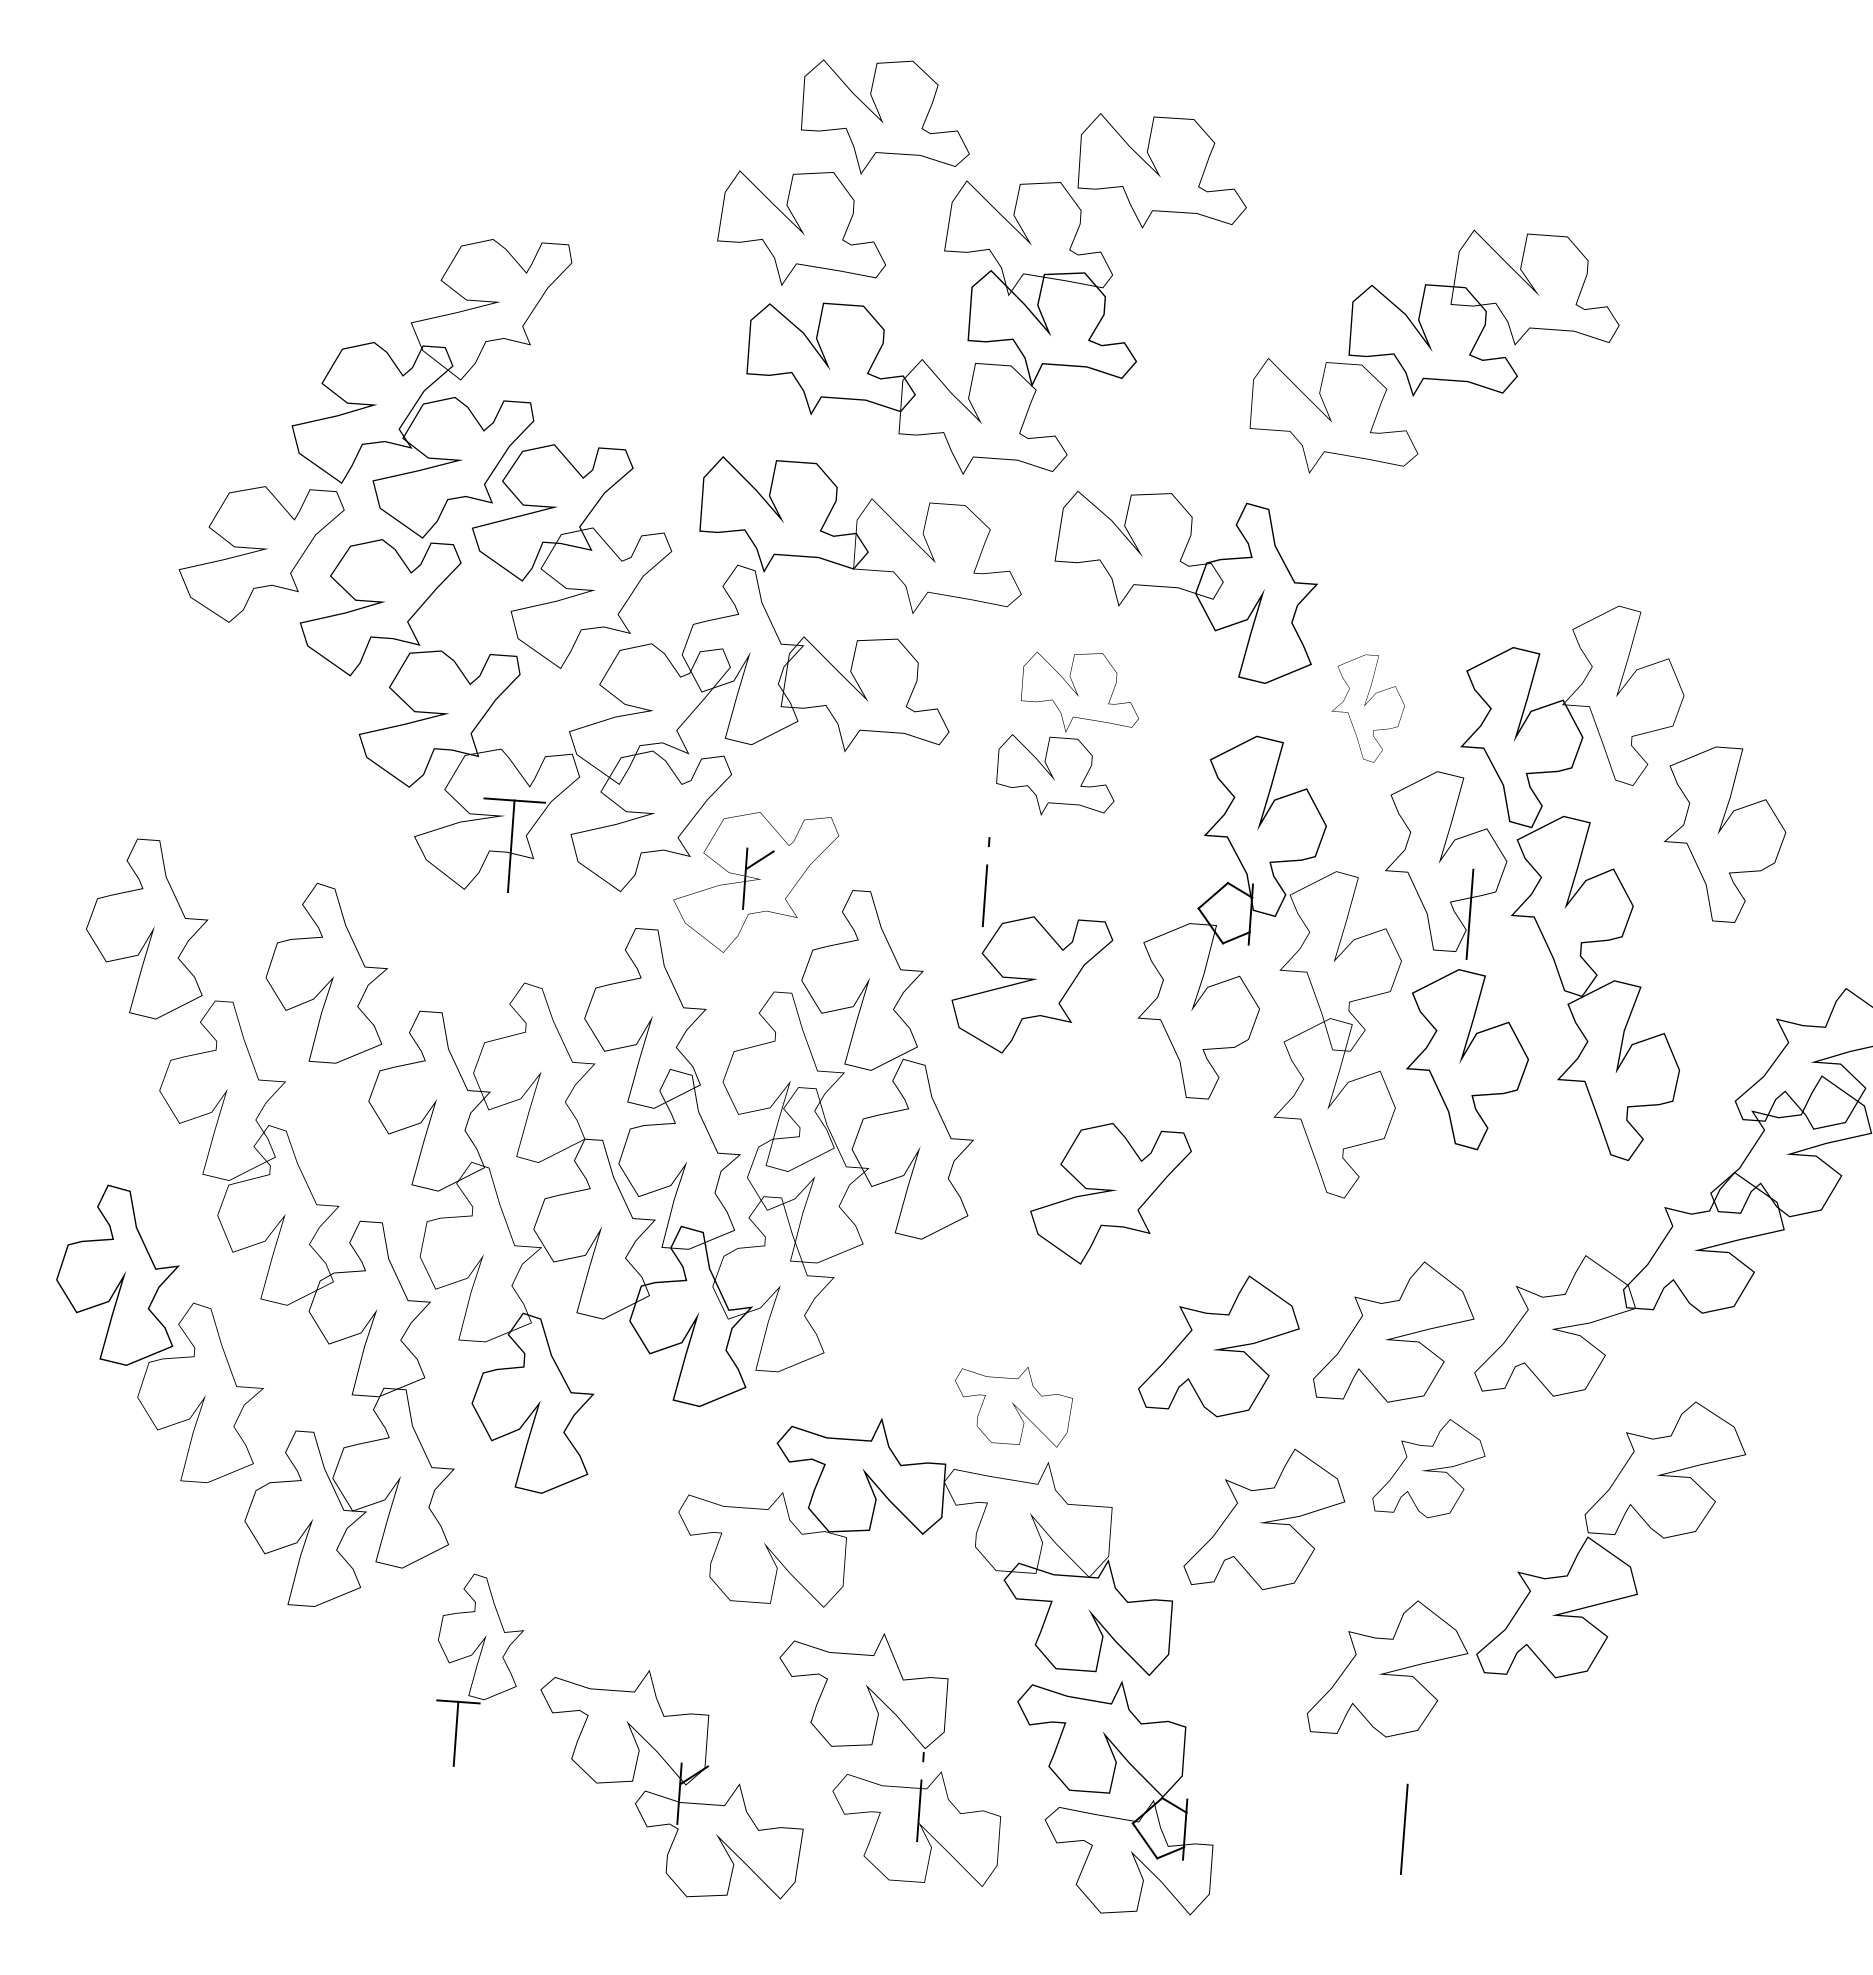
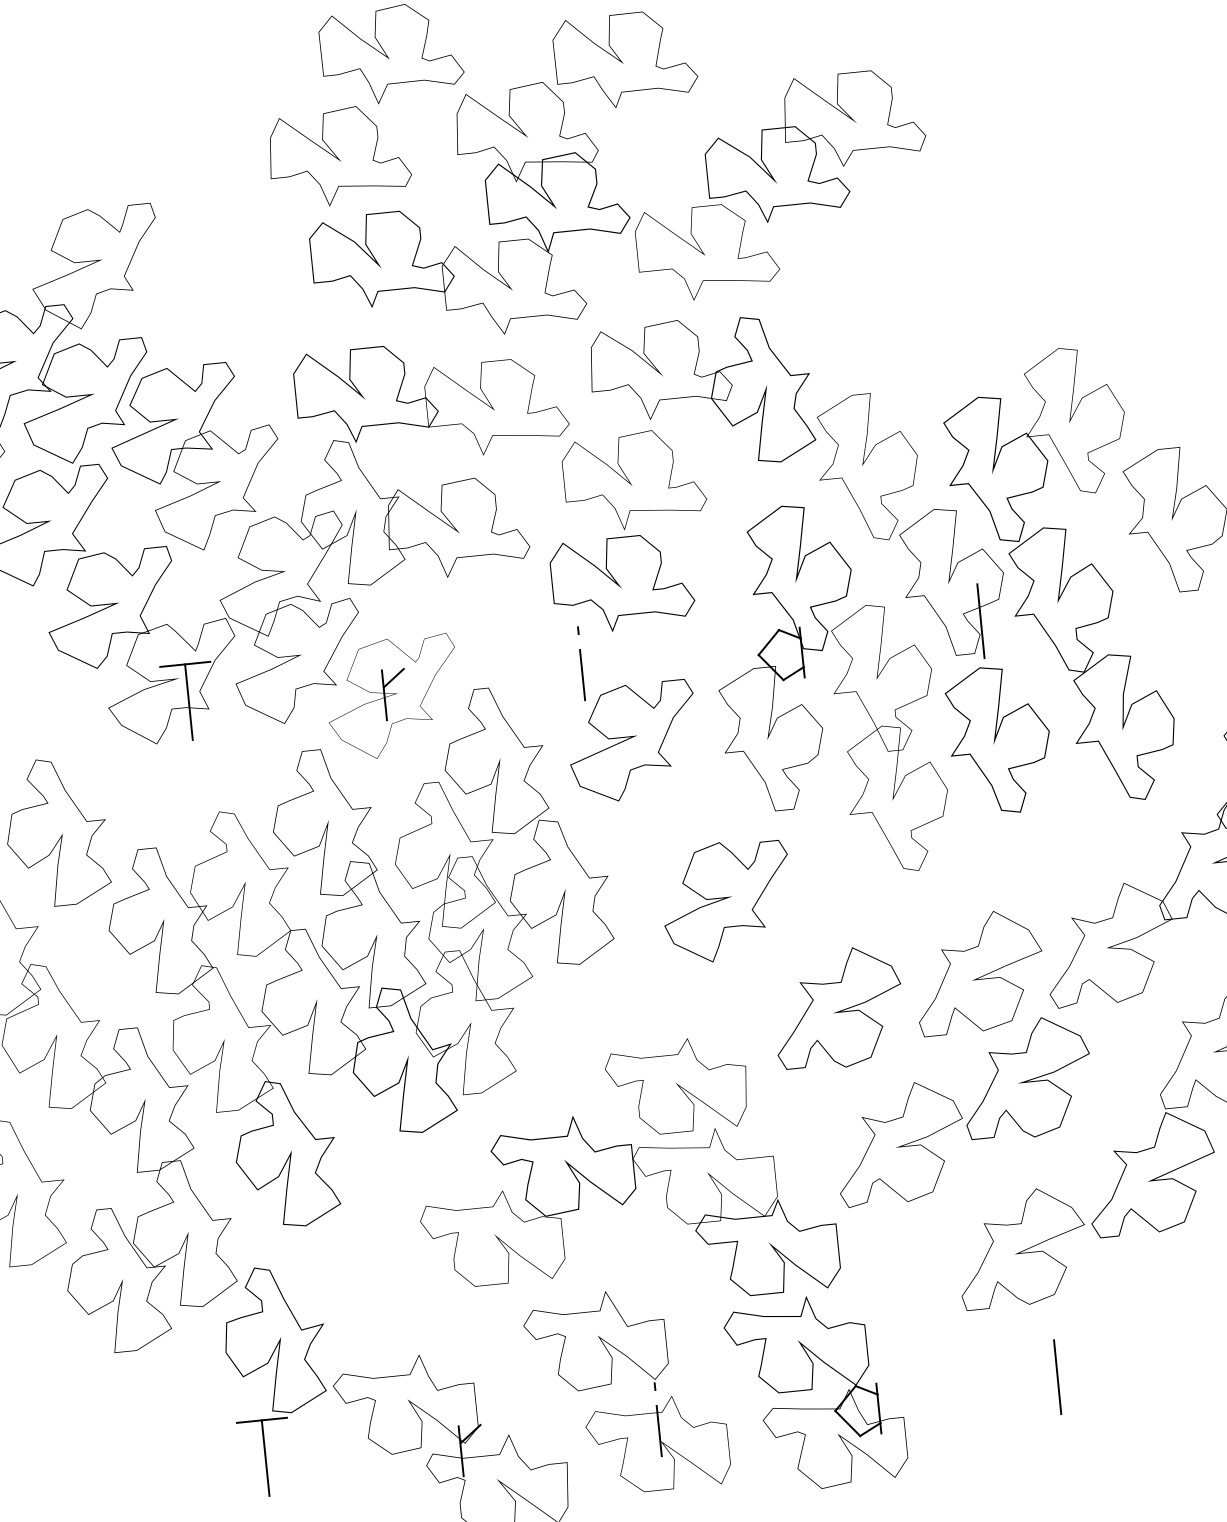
part: (1434, 351) -> (778, 183), moved
part: (1368, 708) -> (868, 467), size x1.67
part: (1067, 733) -> (626, 530), size x1.43
part: (1013, 1406) -> (678, 1087), size x1.43
part: (1428, 1468) -> (1026, 1079), size x1.43
part: (480, 1669) -> (281, 1378), size x1.43

